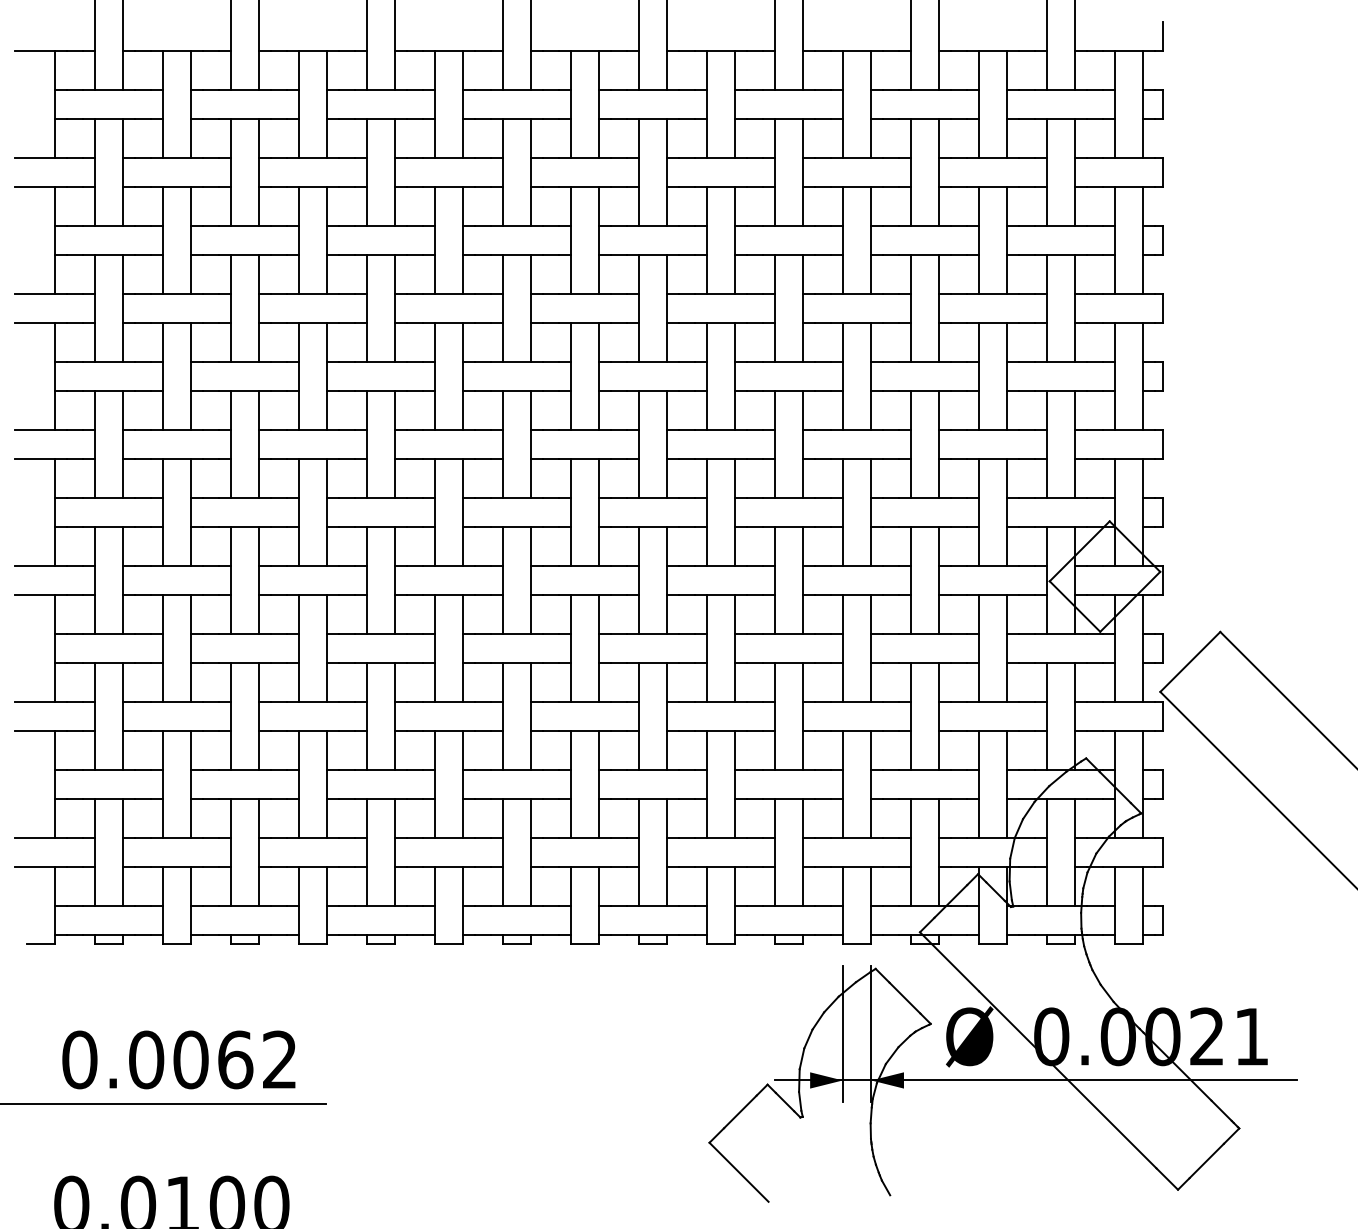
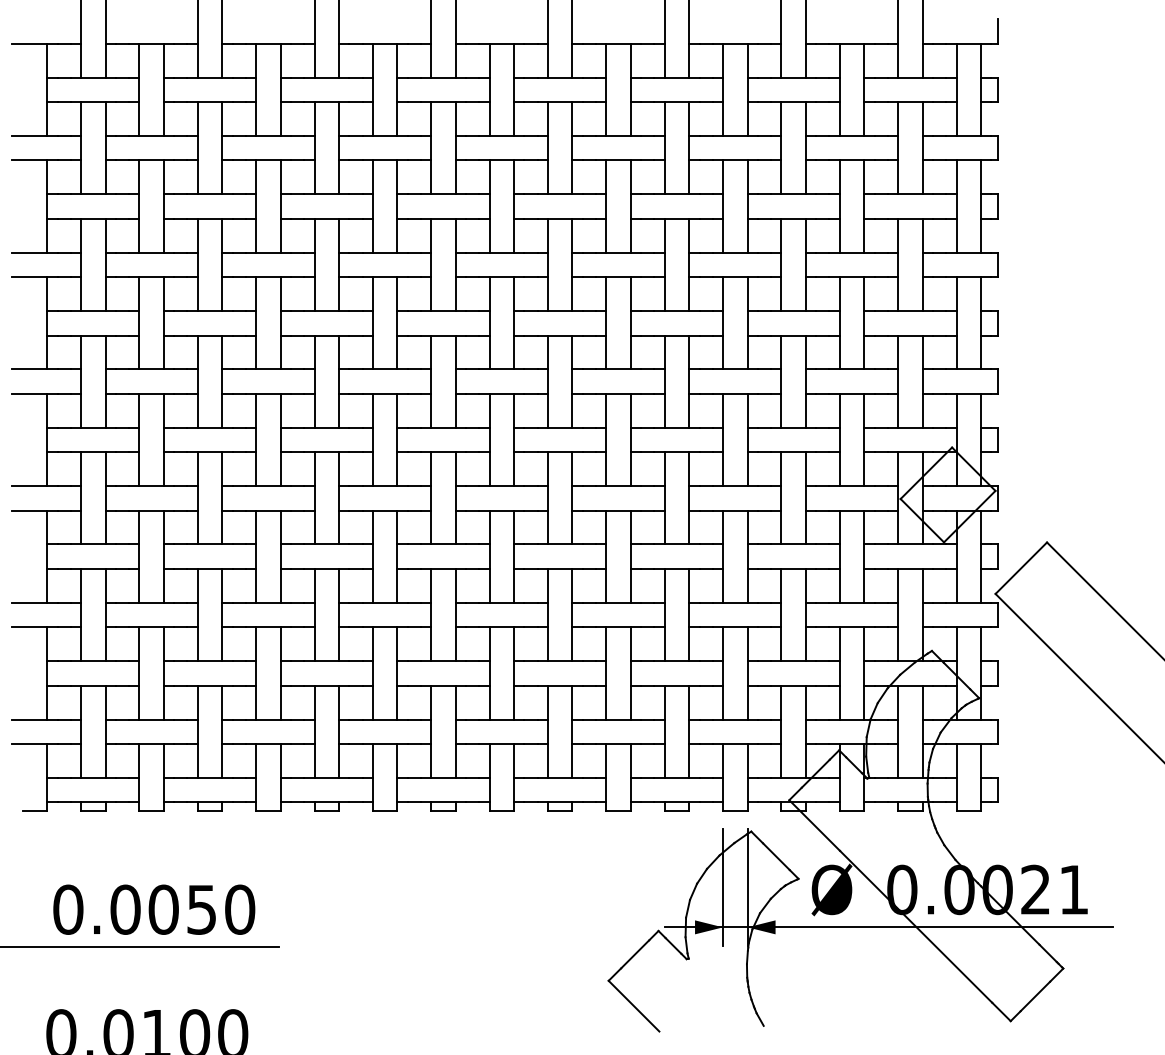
text: (258, 1059) -> (221, 909), 0.0062 -> 0.0050

